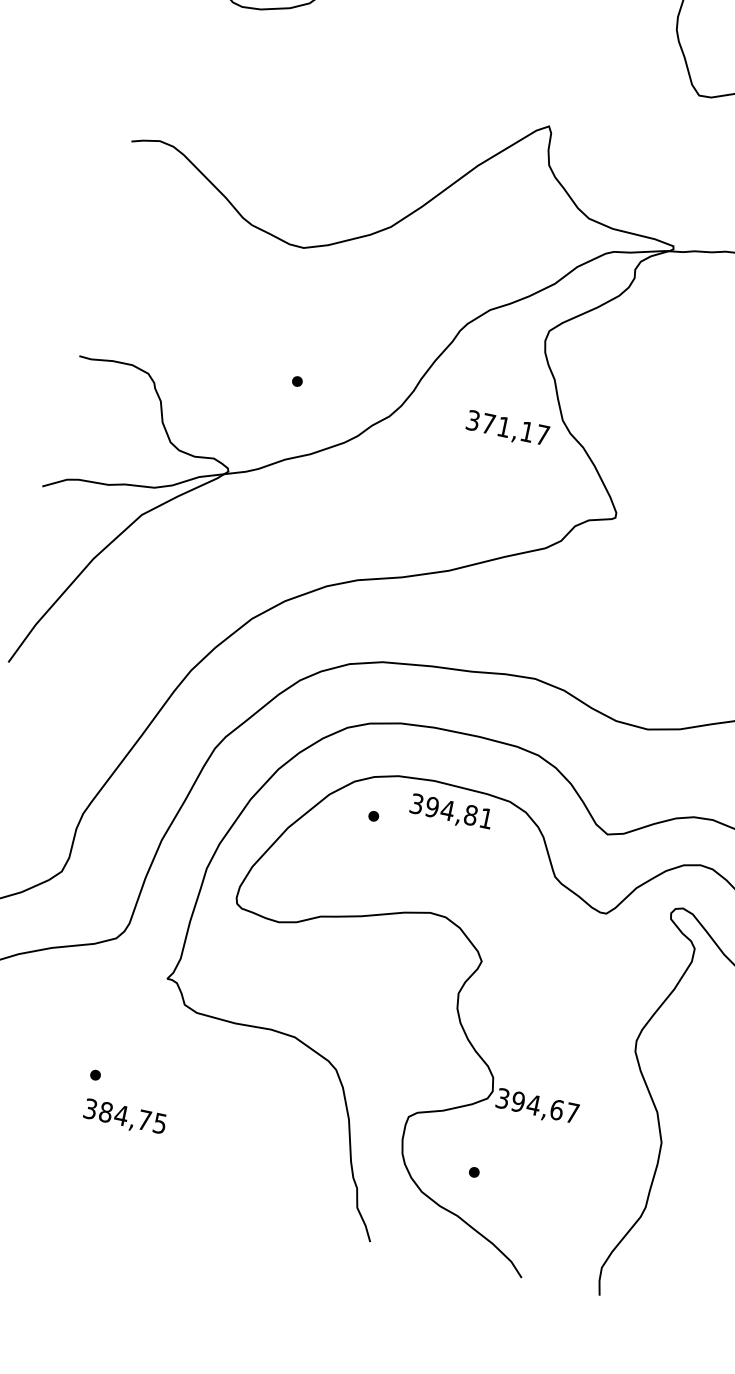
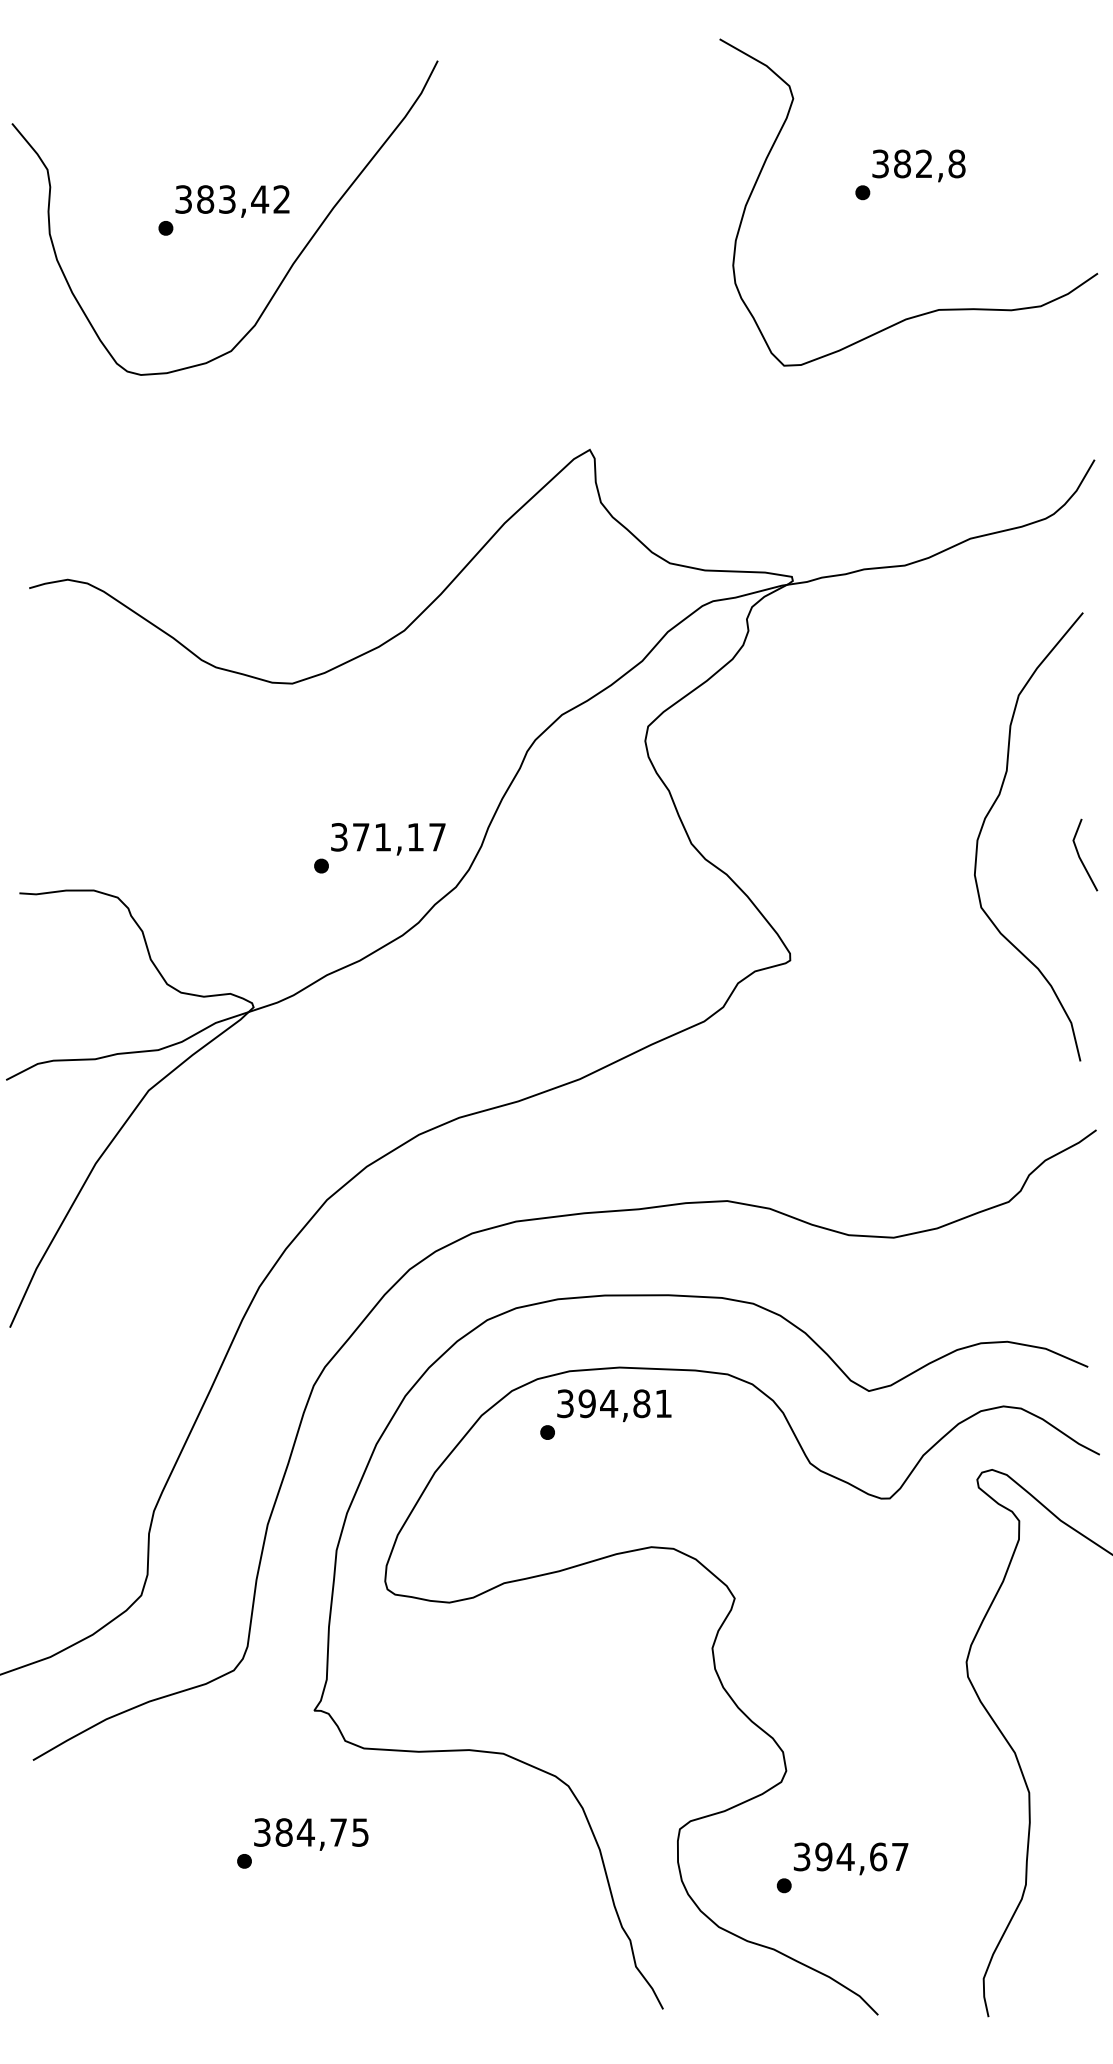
text: (507, 429) -> (388, 839), moved
text: (451, 812) -> (614, 1405), moved
text: (536, 1106) -> (850, 1858), moved
text: (125, 1117) -> (311, 1834), moved

